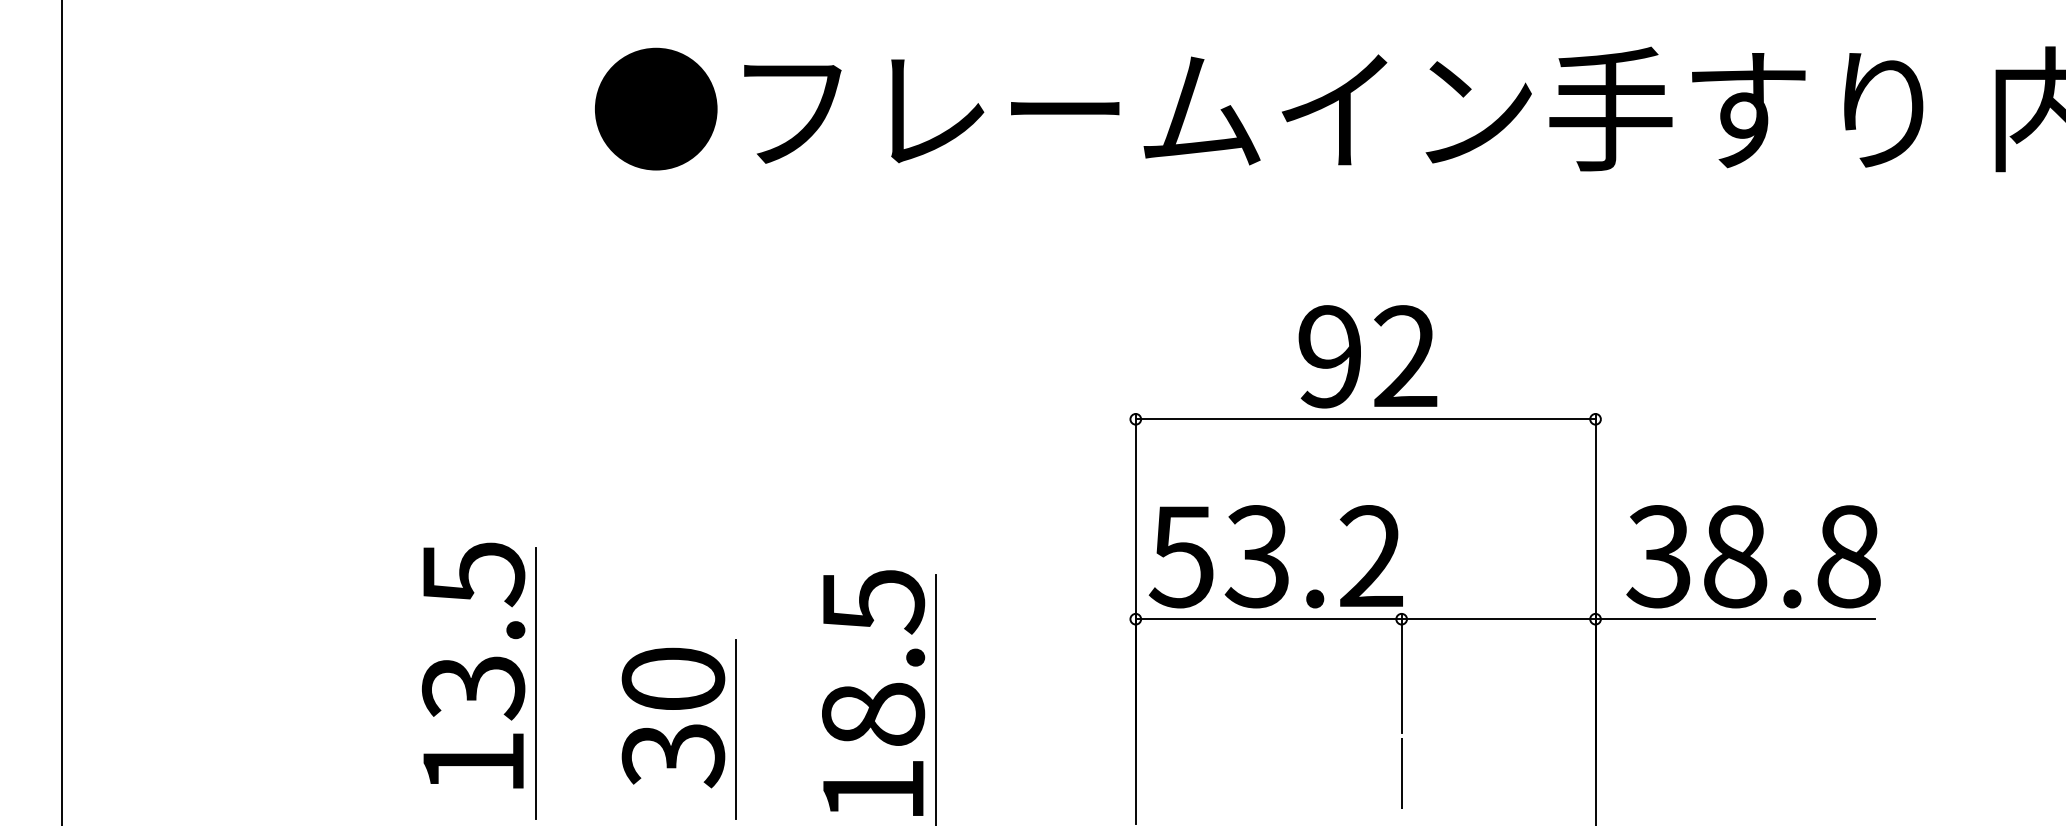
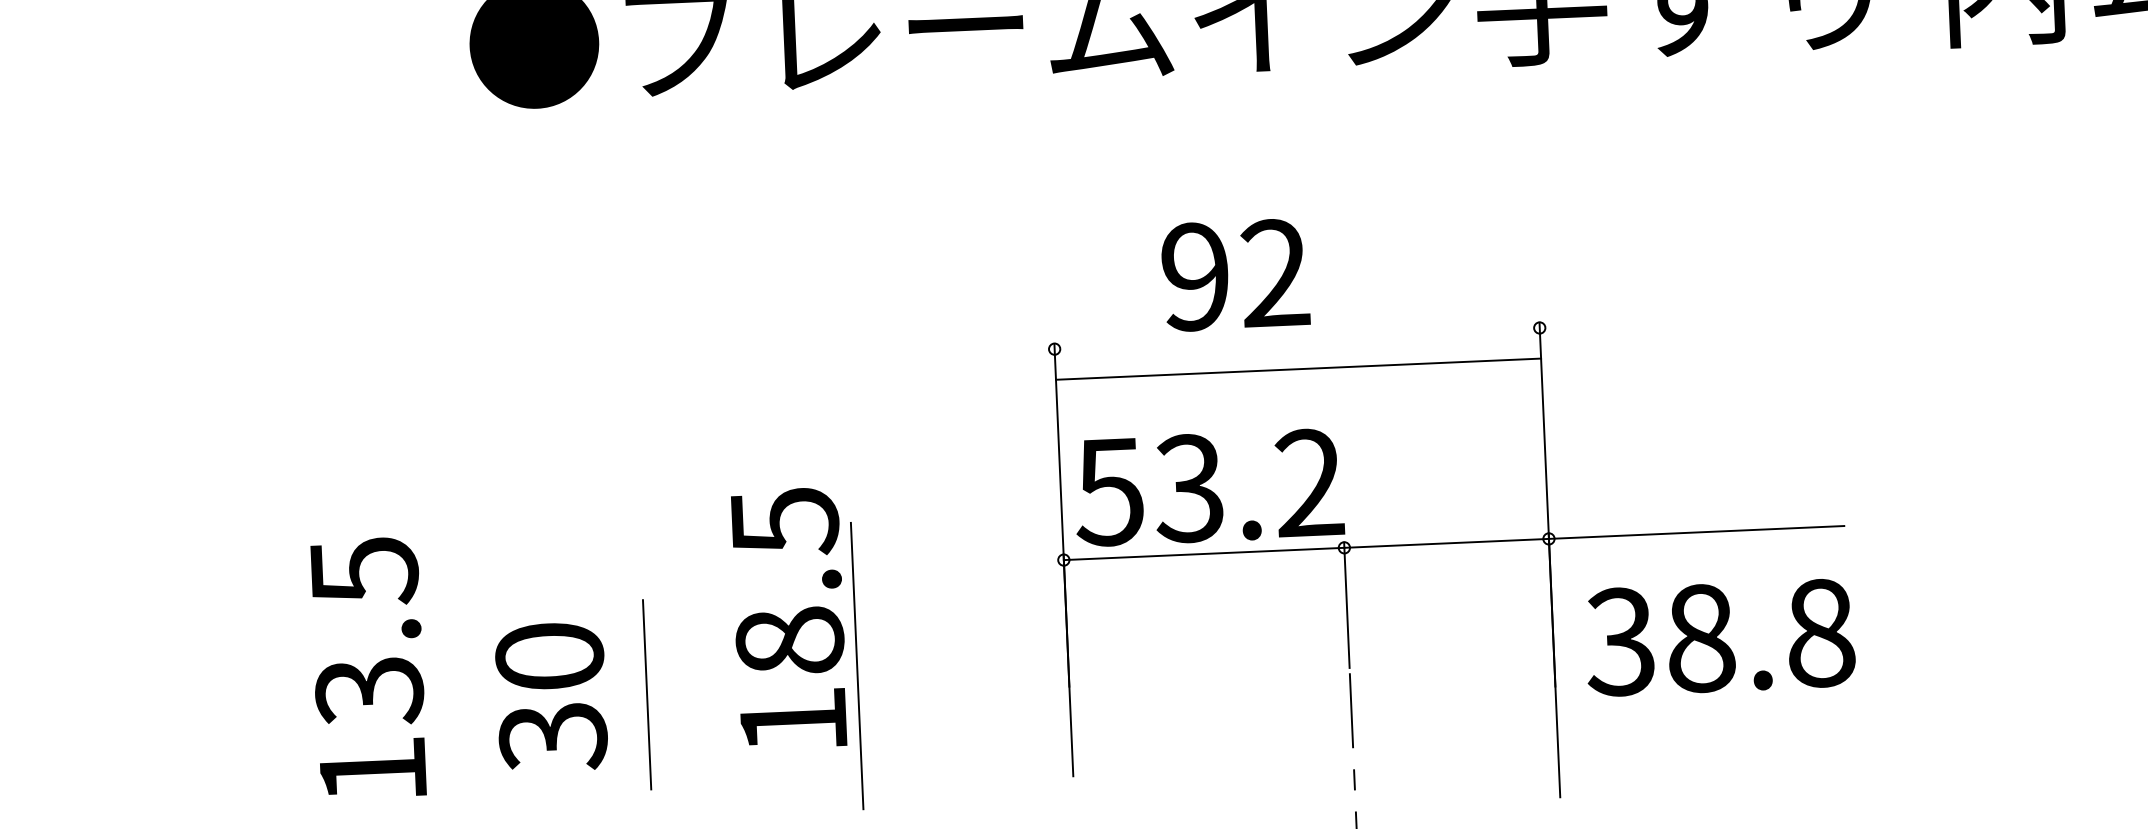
text: (1367, 356) -> (1235, 274), moved
line: (1365, 419) -> (1298, 369), moved
text: (1753, 556) -> (1720, 637), moved
text: (473, 665) -> (368, 667), moved
line: (536, 683) -> (434, 655), removed
text: (873, 692) -> (789, 617), moved
text: (673, 717) -> (551, 696), moved

